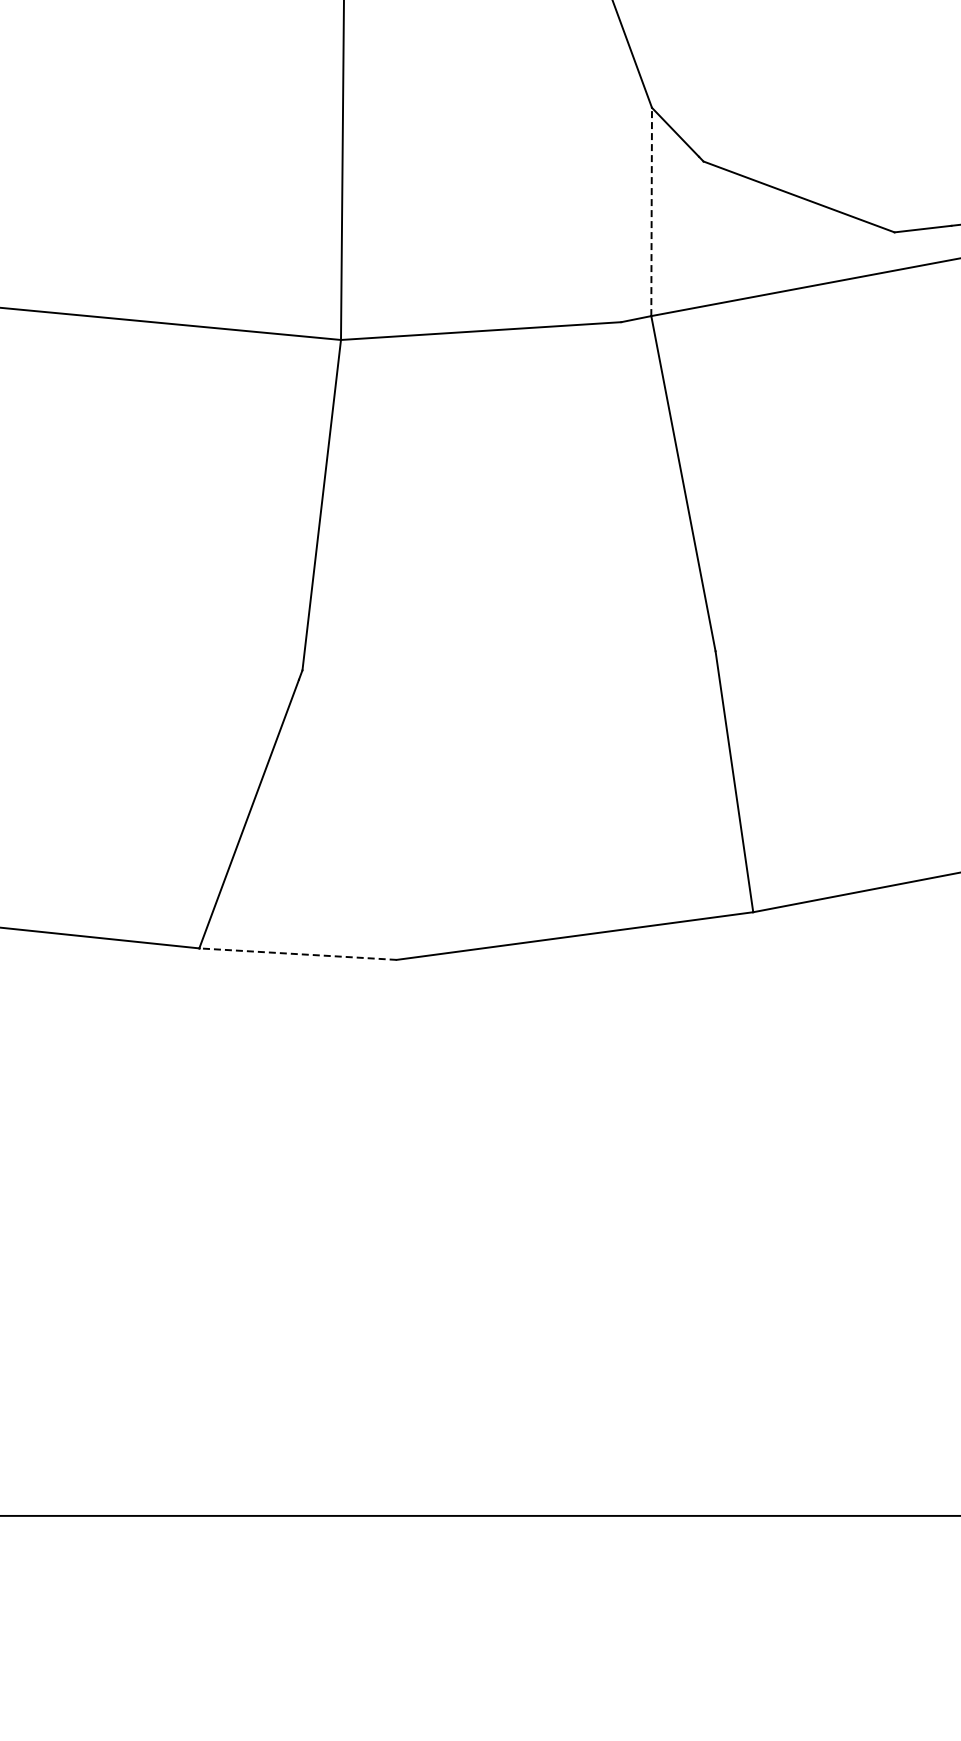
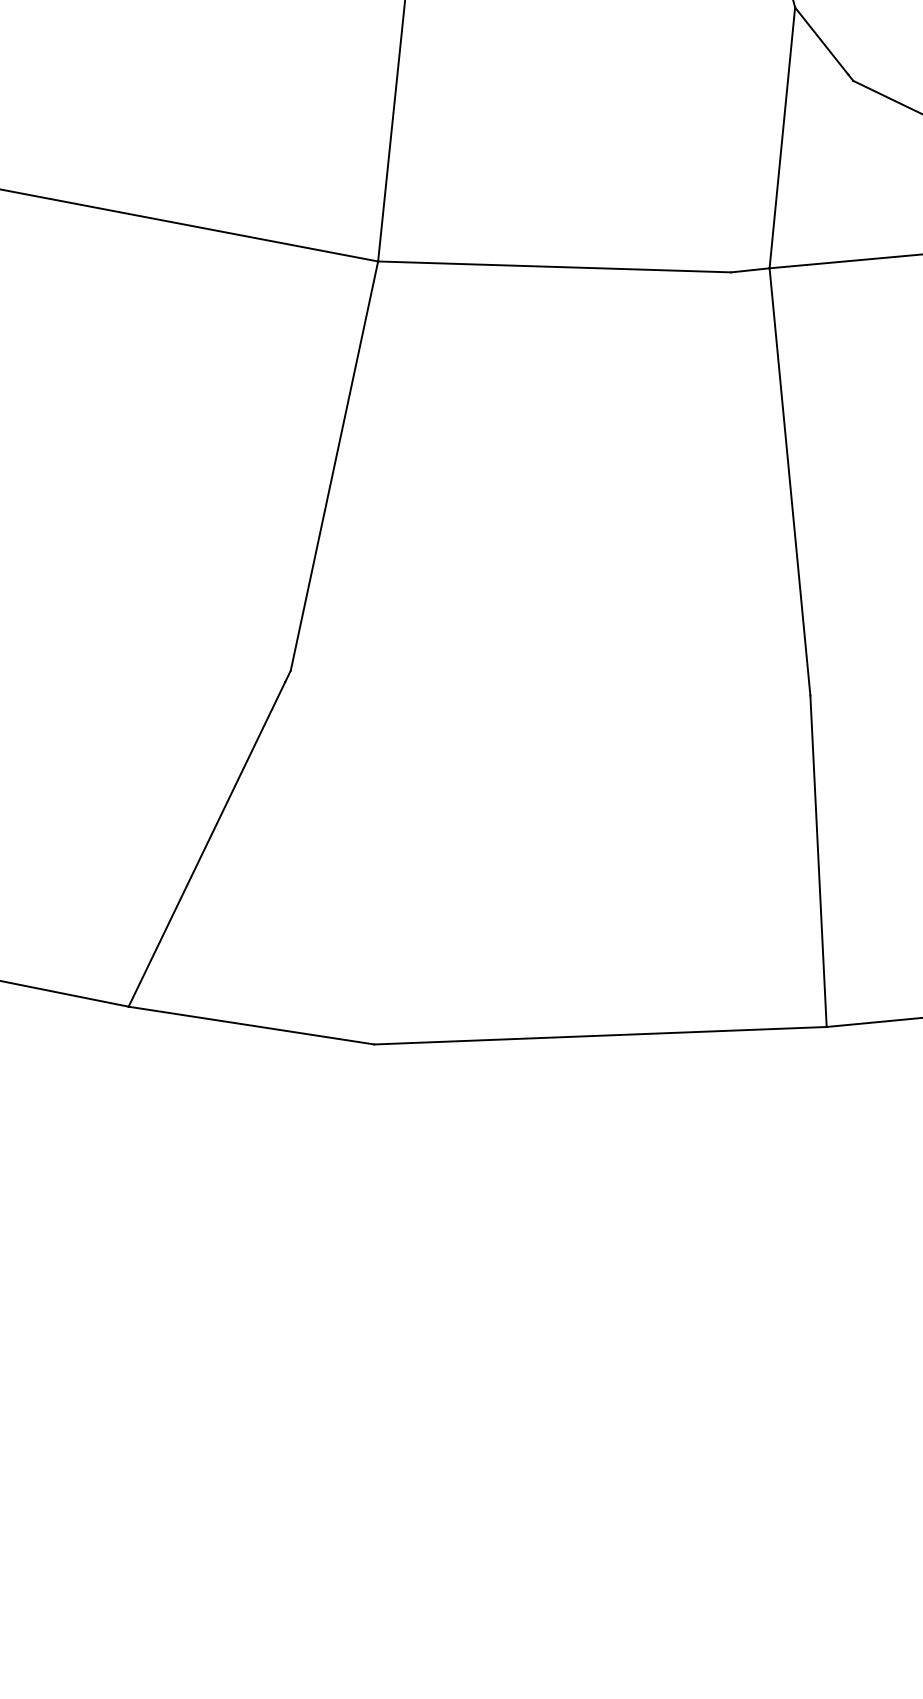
line: (651, 211) -> (782, 137), dashed -> solid
line: (298, 954) -> (252, 1026), dashed -> solid

